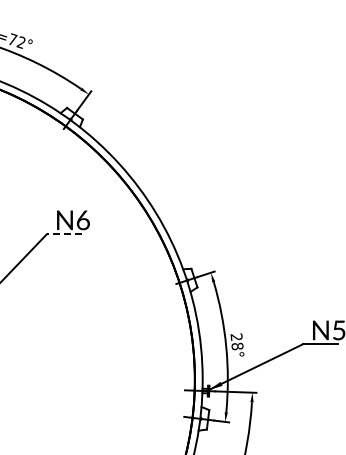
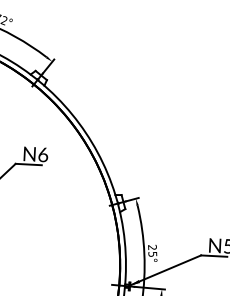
line: (64, 234) -> (28, 164), dashed -> solid
text: (237, 346) -> (152, 254), 28° -> 25°

